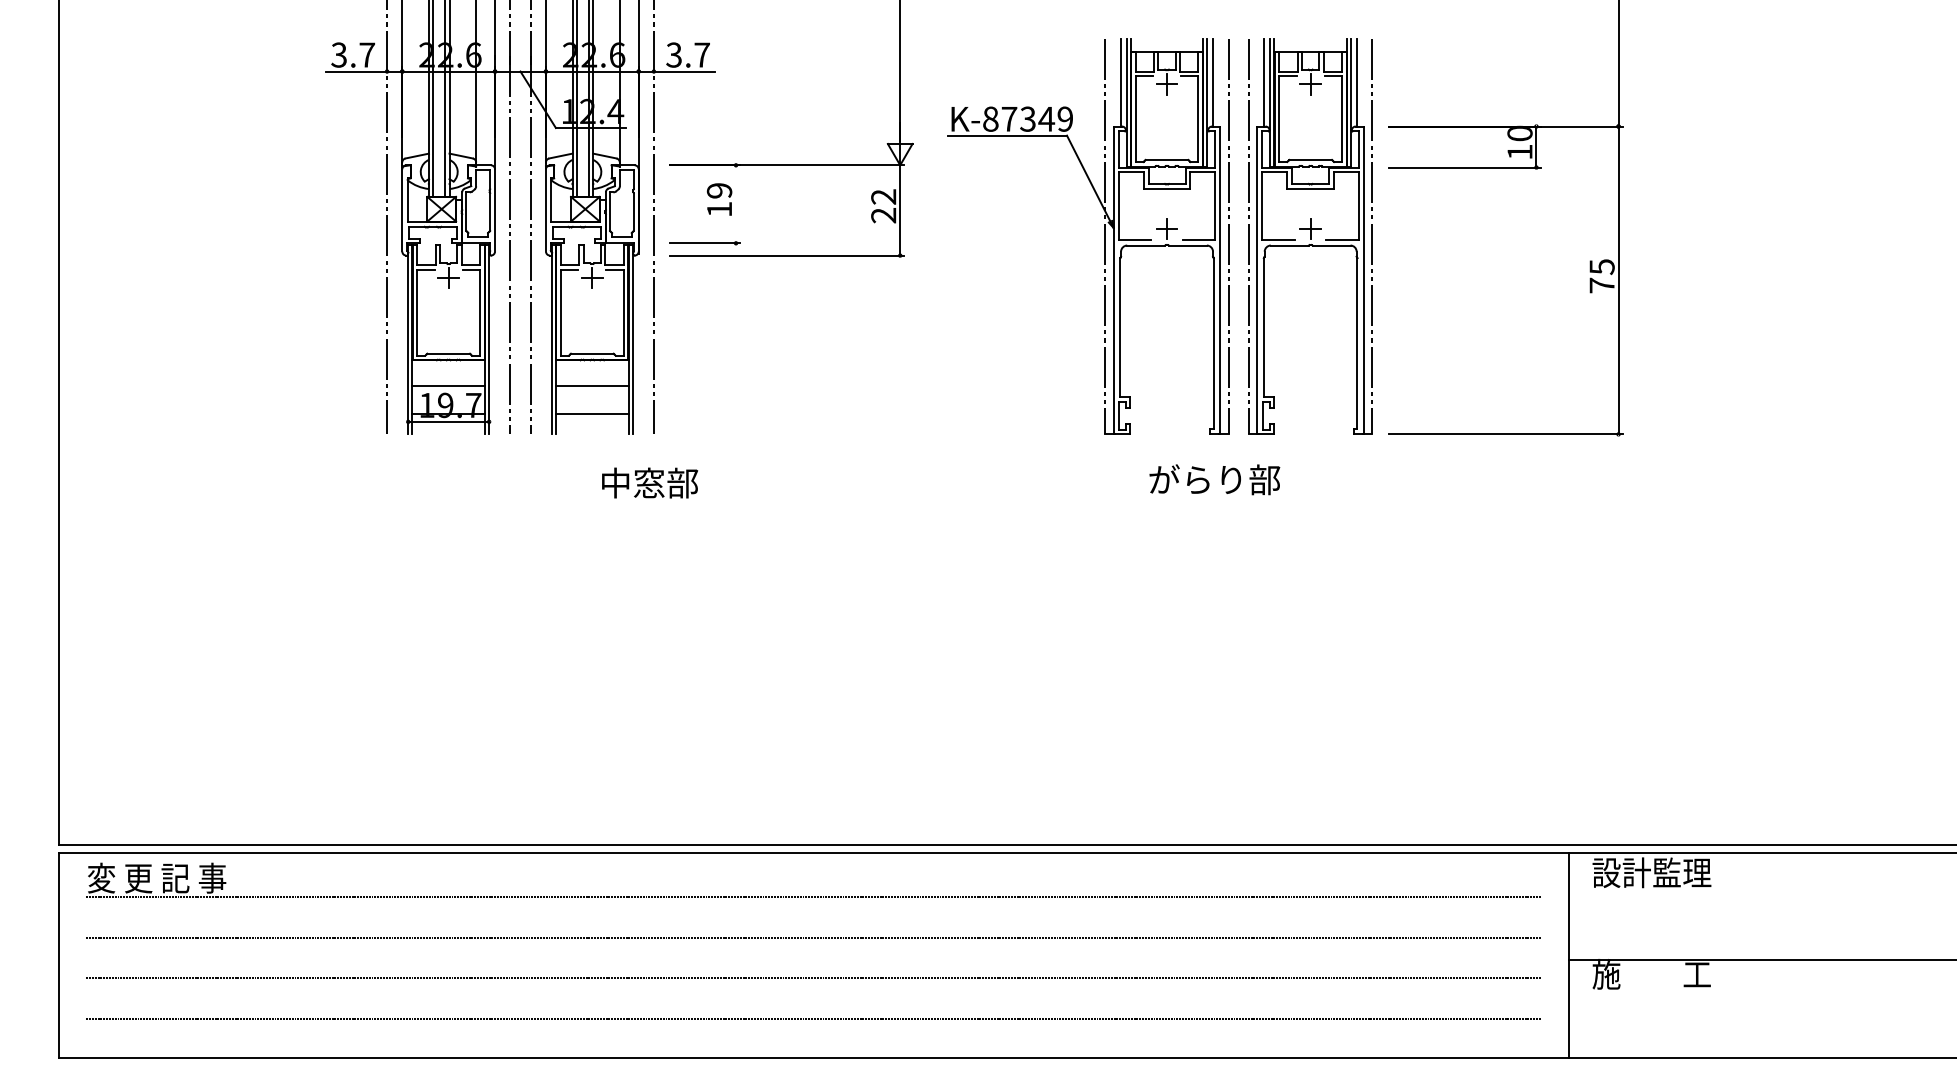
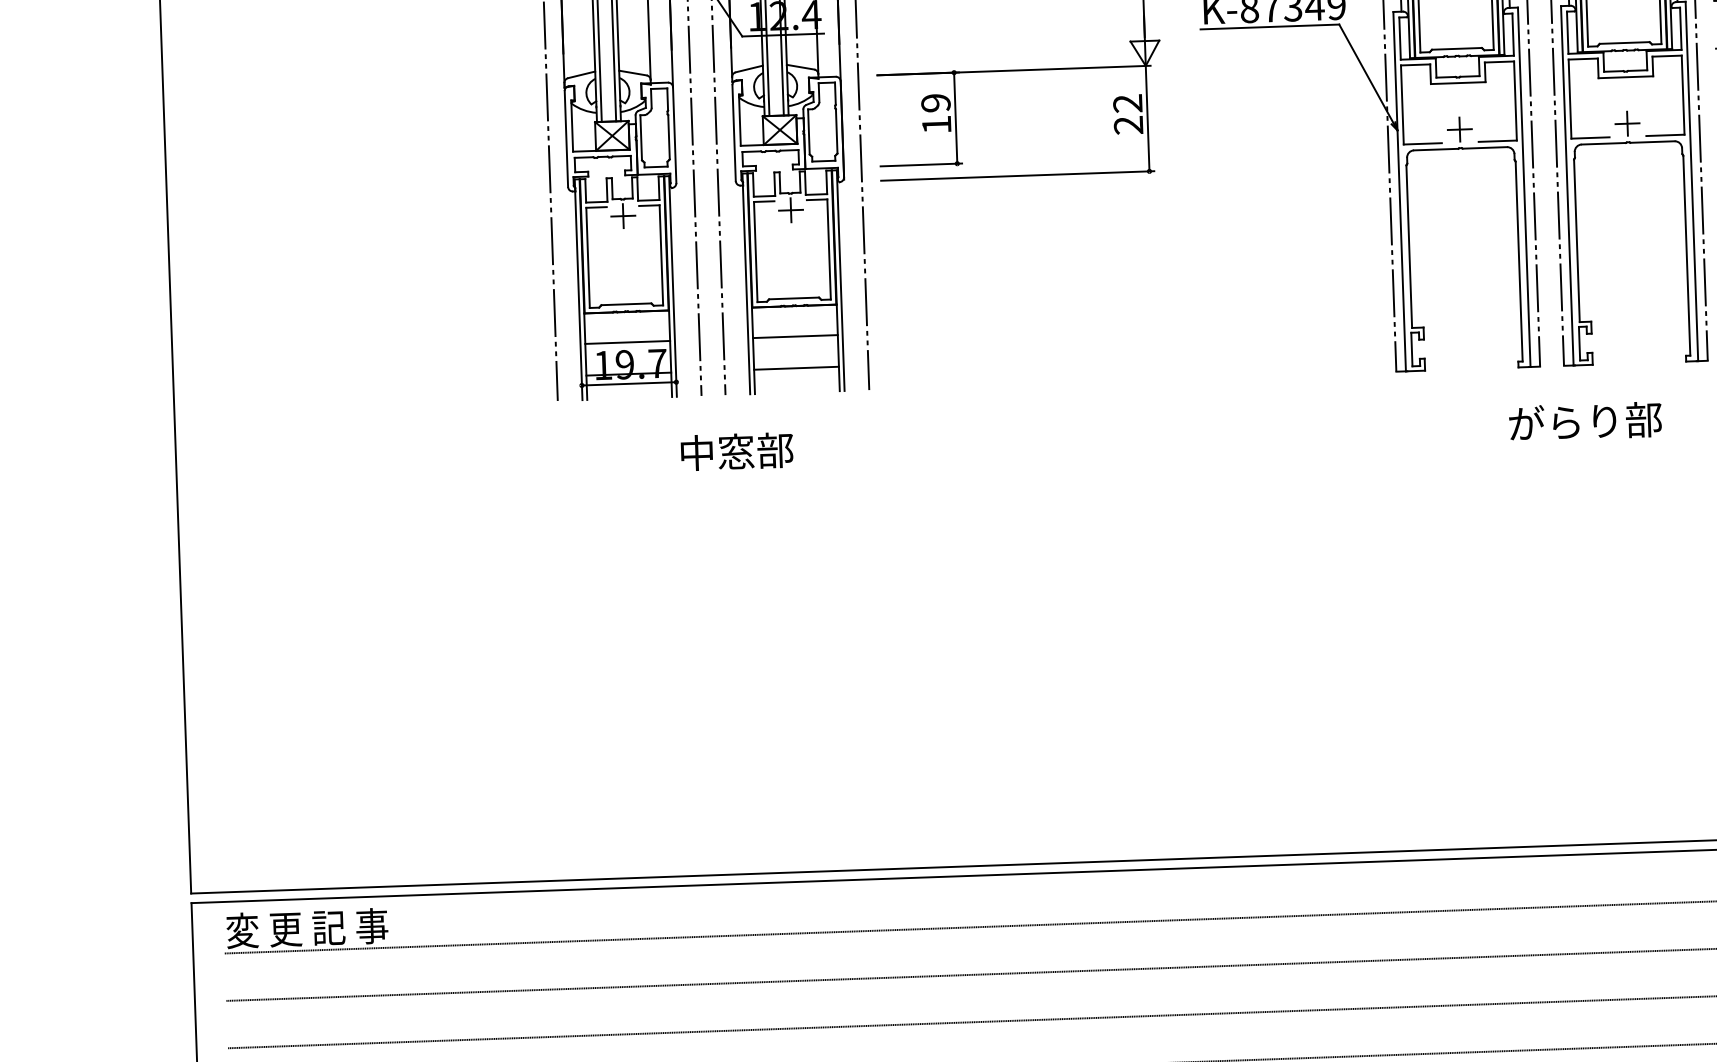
line: (736, 204) -> (956, 118), added
text: (1214, 479) -> (1585, 421), moved
text: (650, 482) -> (737, 450), moved

